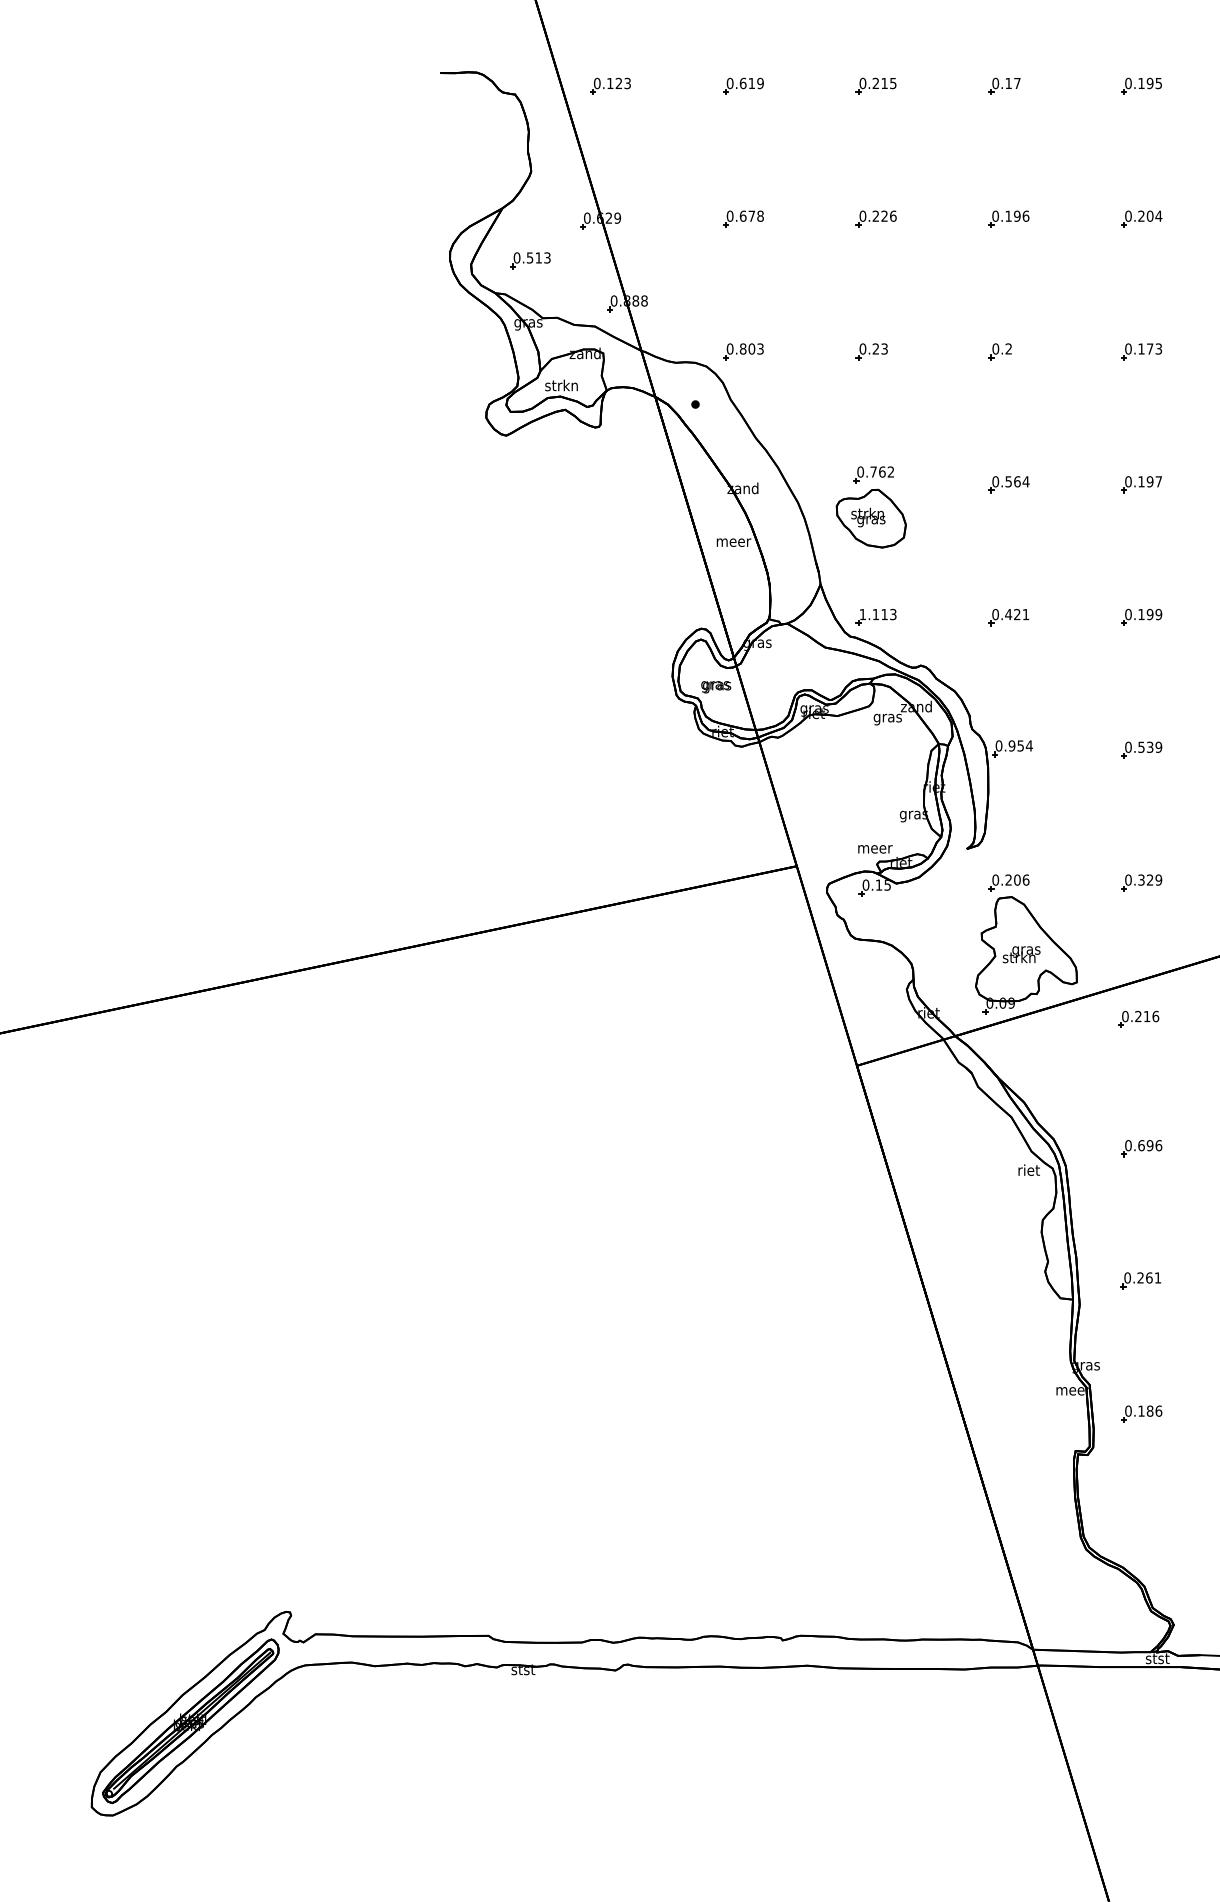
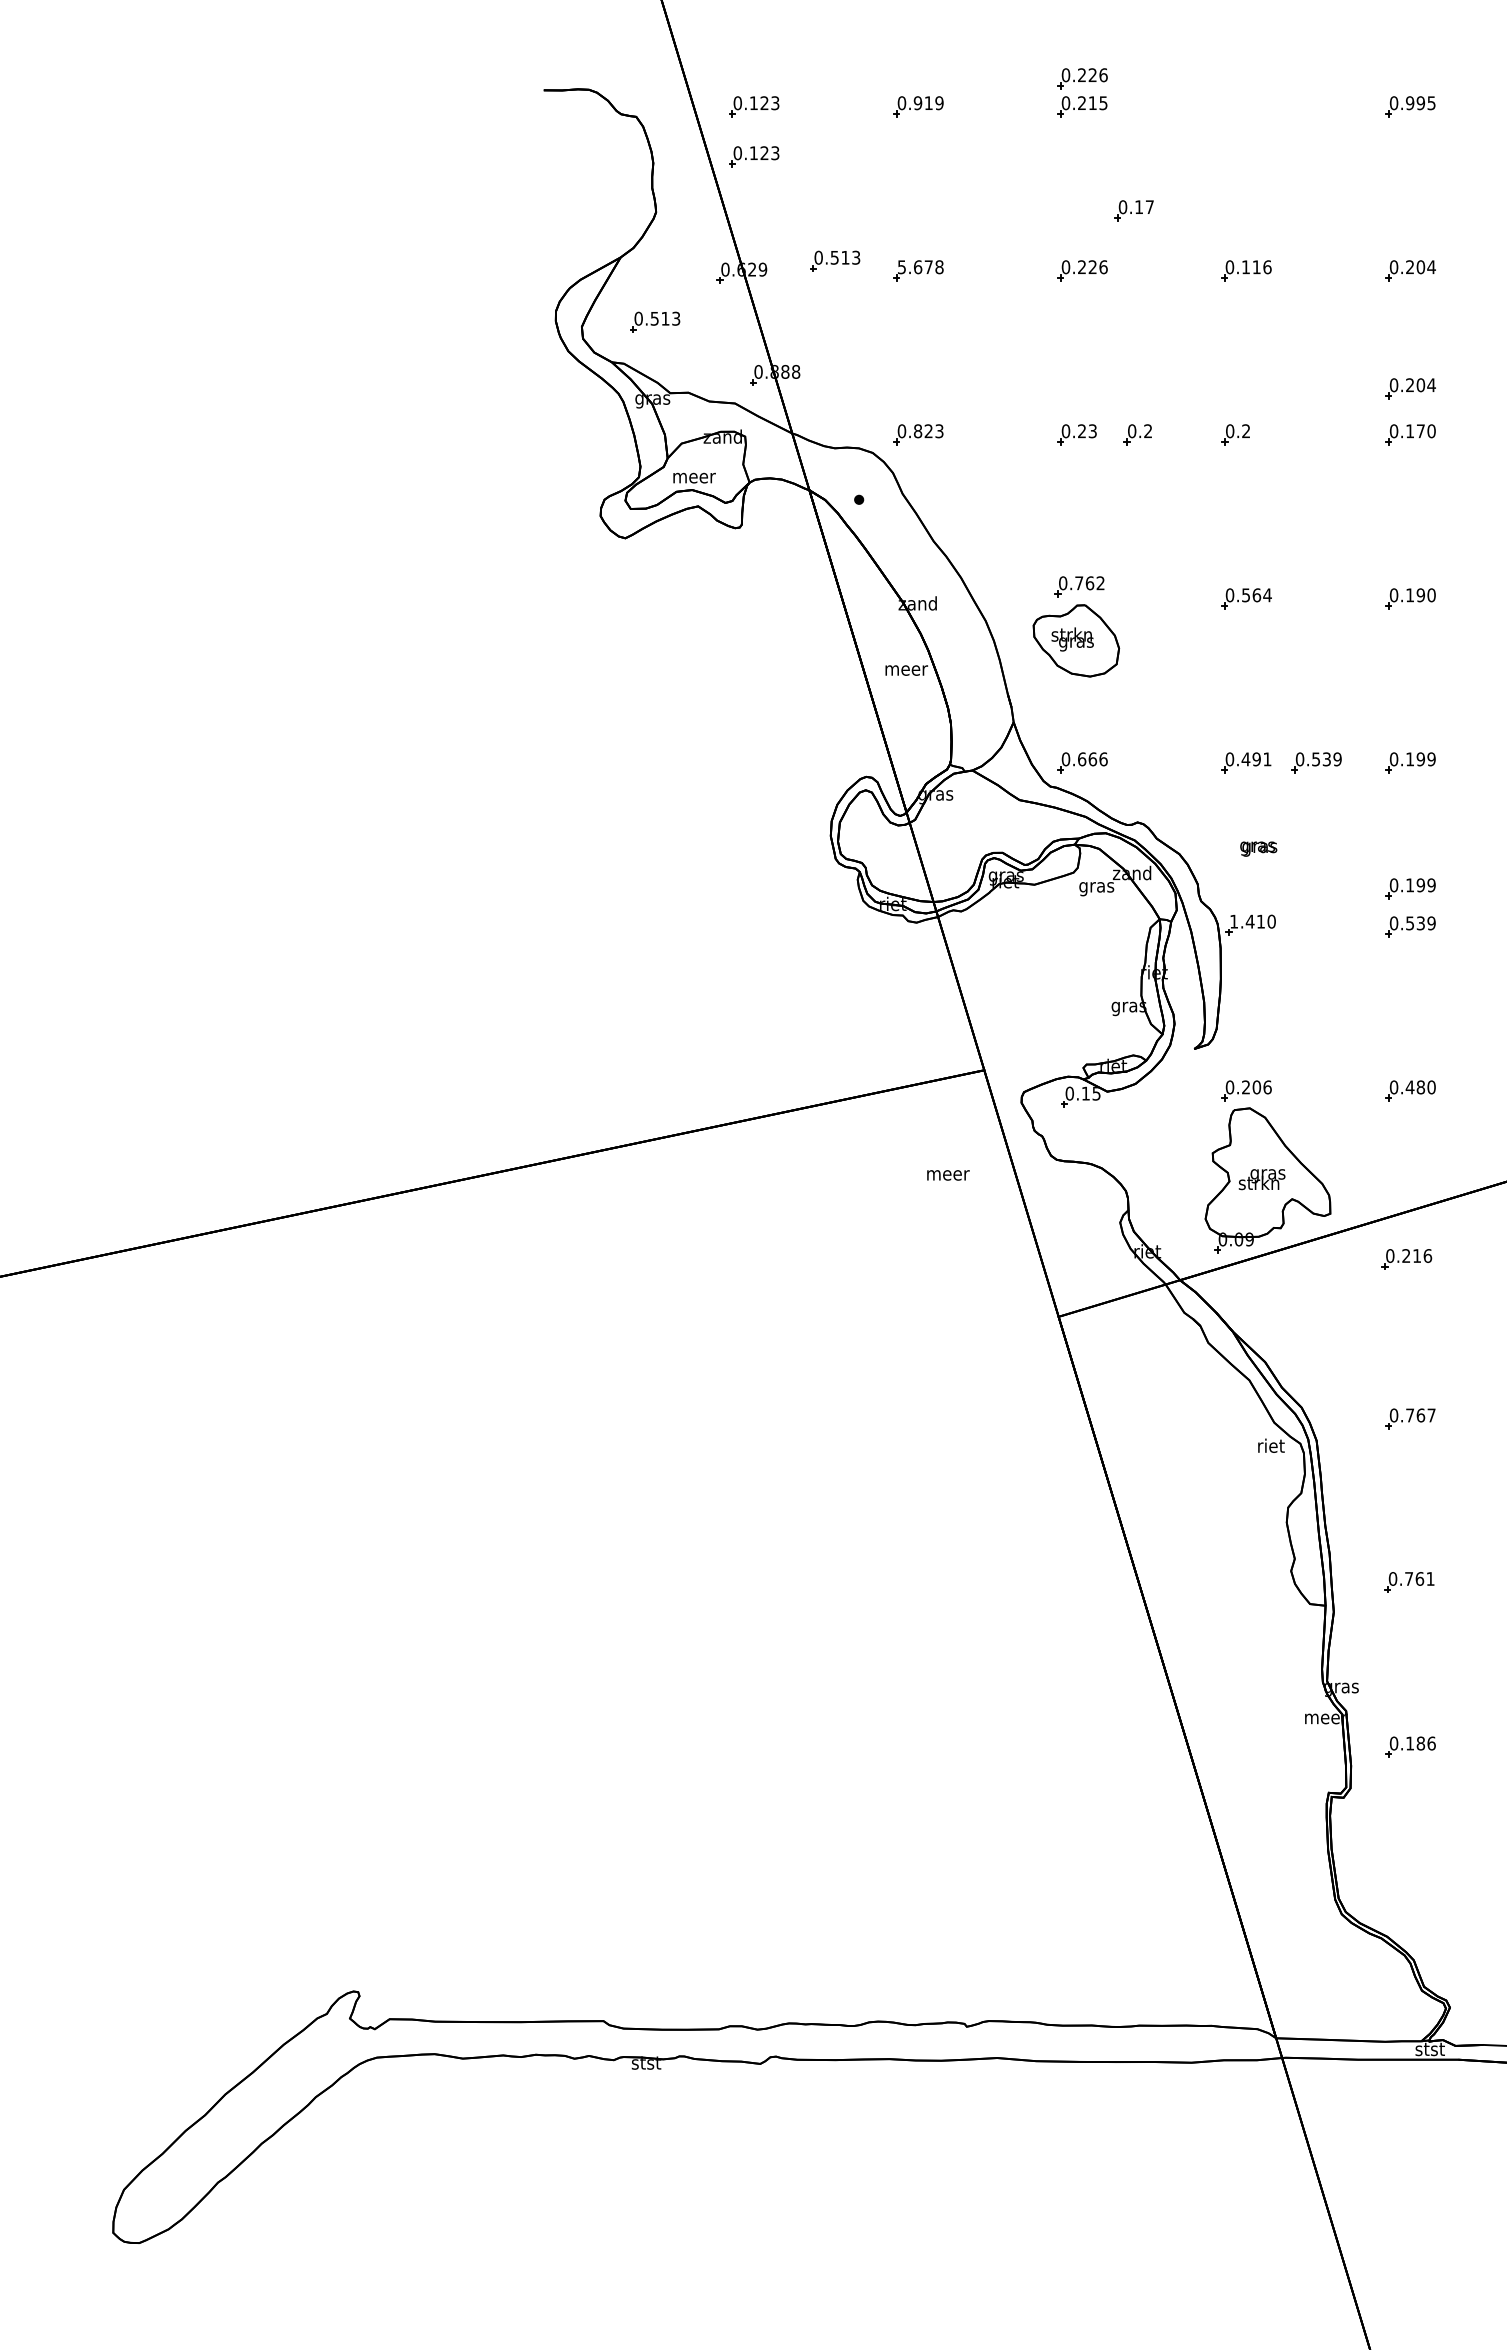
part: (876, 63) -> (1082, 78), added
text: (742, 83) -> (917, 103), 0.619 -> 0.919
text: (1141, 83) -> (1410, 103), 0.195 -> 0.995
part: (1004, 86) -> (1133, 210), moved
part: (610, 126) -> (754, 156), added
part: (676, 210) -> (835, 260), added
text: (729, 216) -> (901, 267), 0.678 -> 5.678
text: (1017, 216) -> (1256, 267), 0.196 -> 0.116
part: (1141, 314) -> (1410, 388), added
text: (751, 349) -> (928, 431), 0.803 -> 0.823
text: (1158, 349) -> (1431, 431), 0.173 -> 0.170
part: (920, 351) -> (1137, 434), added
text: (562, 385) -> (694, 476), strkn -> meer
text: (1158, 481) -> (1431, 595), 0.197 -> 0.190
text: (877, 614) -> (1084, 759), 1.113 -> 0.666
text: (1017, 614) -> (1256, 759), 0.421 -> 0.491
part: (1065, 617) -> (1316, 762), added
text: (716, 686) -> (1258, 848), moved
part: (1141, 719) -> (1410, 888), added
text: (1014, 745) -> (1253, 921), 0.954 -> 1.410
text: (875, 849) -> (948, 1175), moved
text: (1149, 880) -> (1420, 1087), 0.329 -> 0.480
text: (1149, 1145) -> (1420, 1415), 0.696 -> 0.767
text: (1140, 1277) -> (1408, 1578), 0.261 -> 0.761
part: (190, 1721) -> (235, 2126), removed

